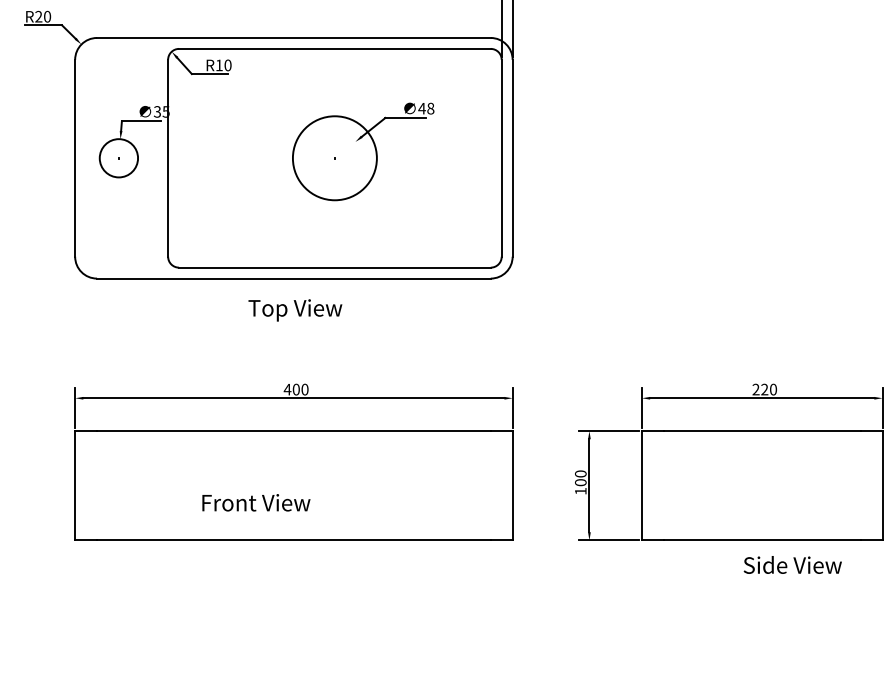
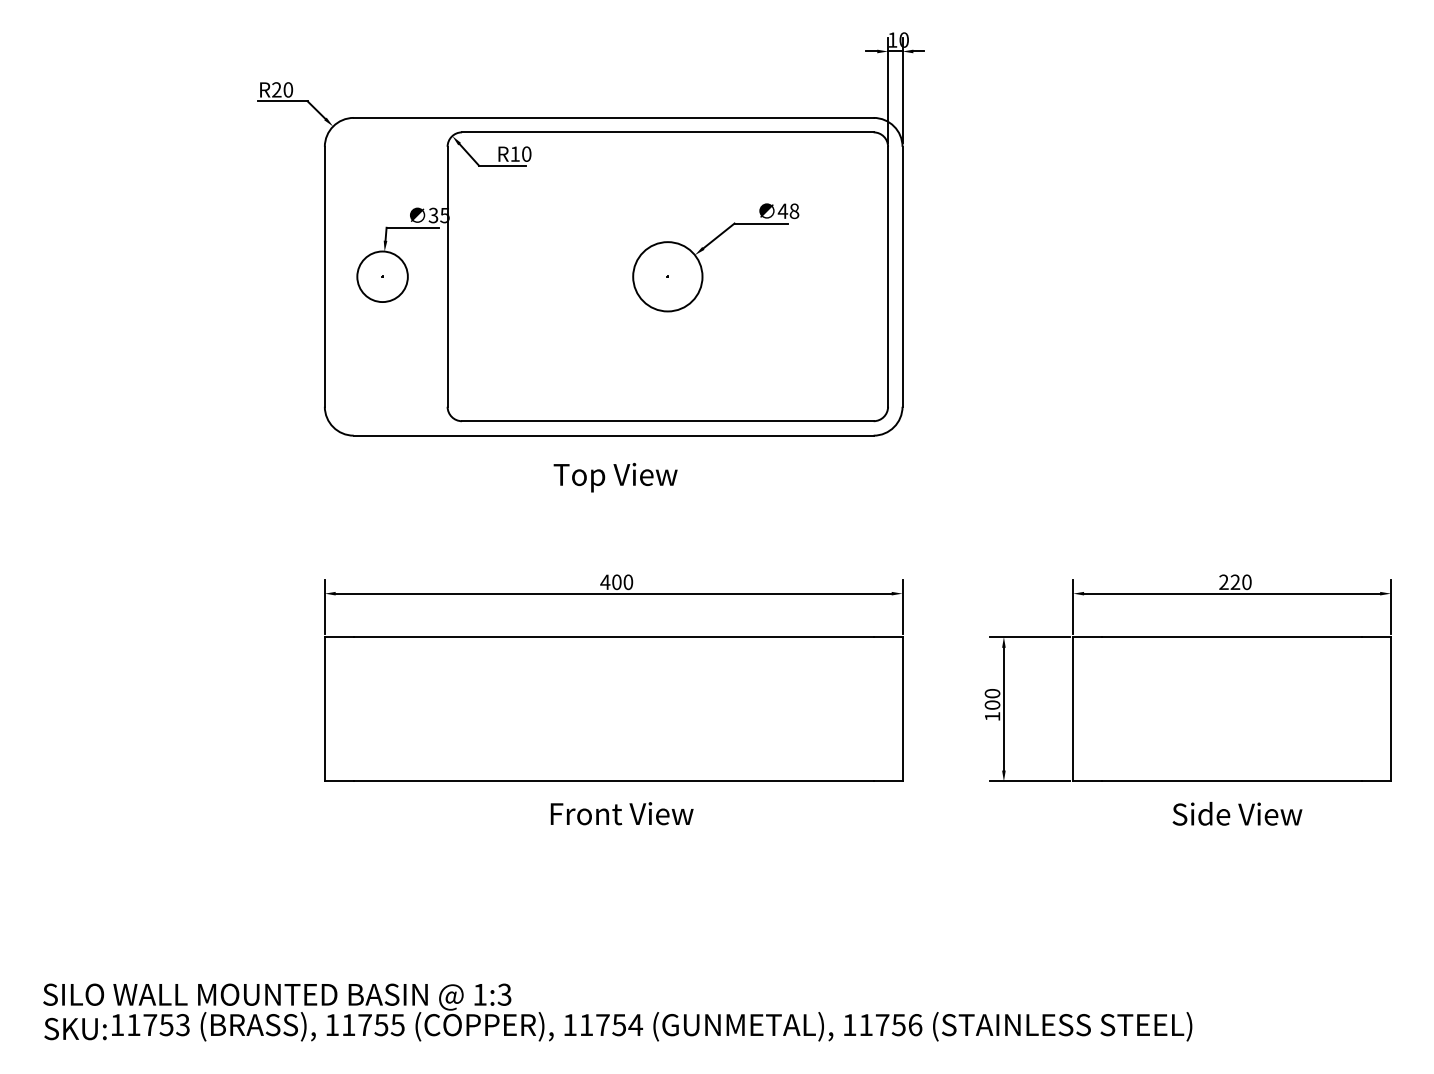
circle: (334, 158) -> (667, 276), size x0.62
text: (255, 502) -> (621, 813), moved
text: (792, 564) -> (1237, 813), moved

